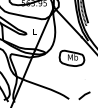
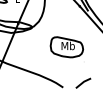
part: (71, 57) -> (66, 46), moved

